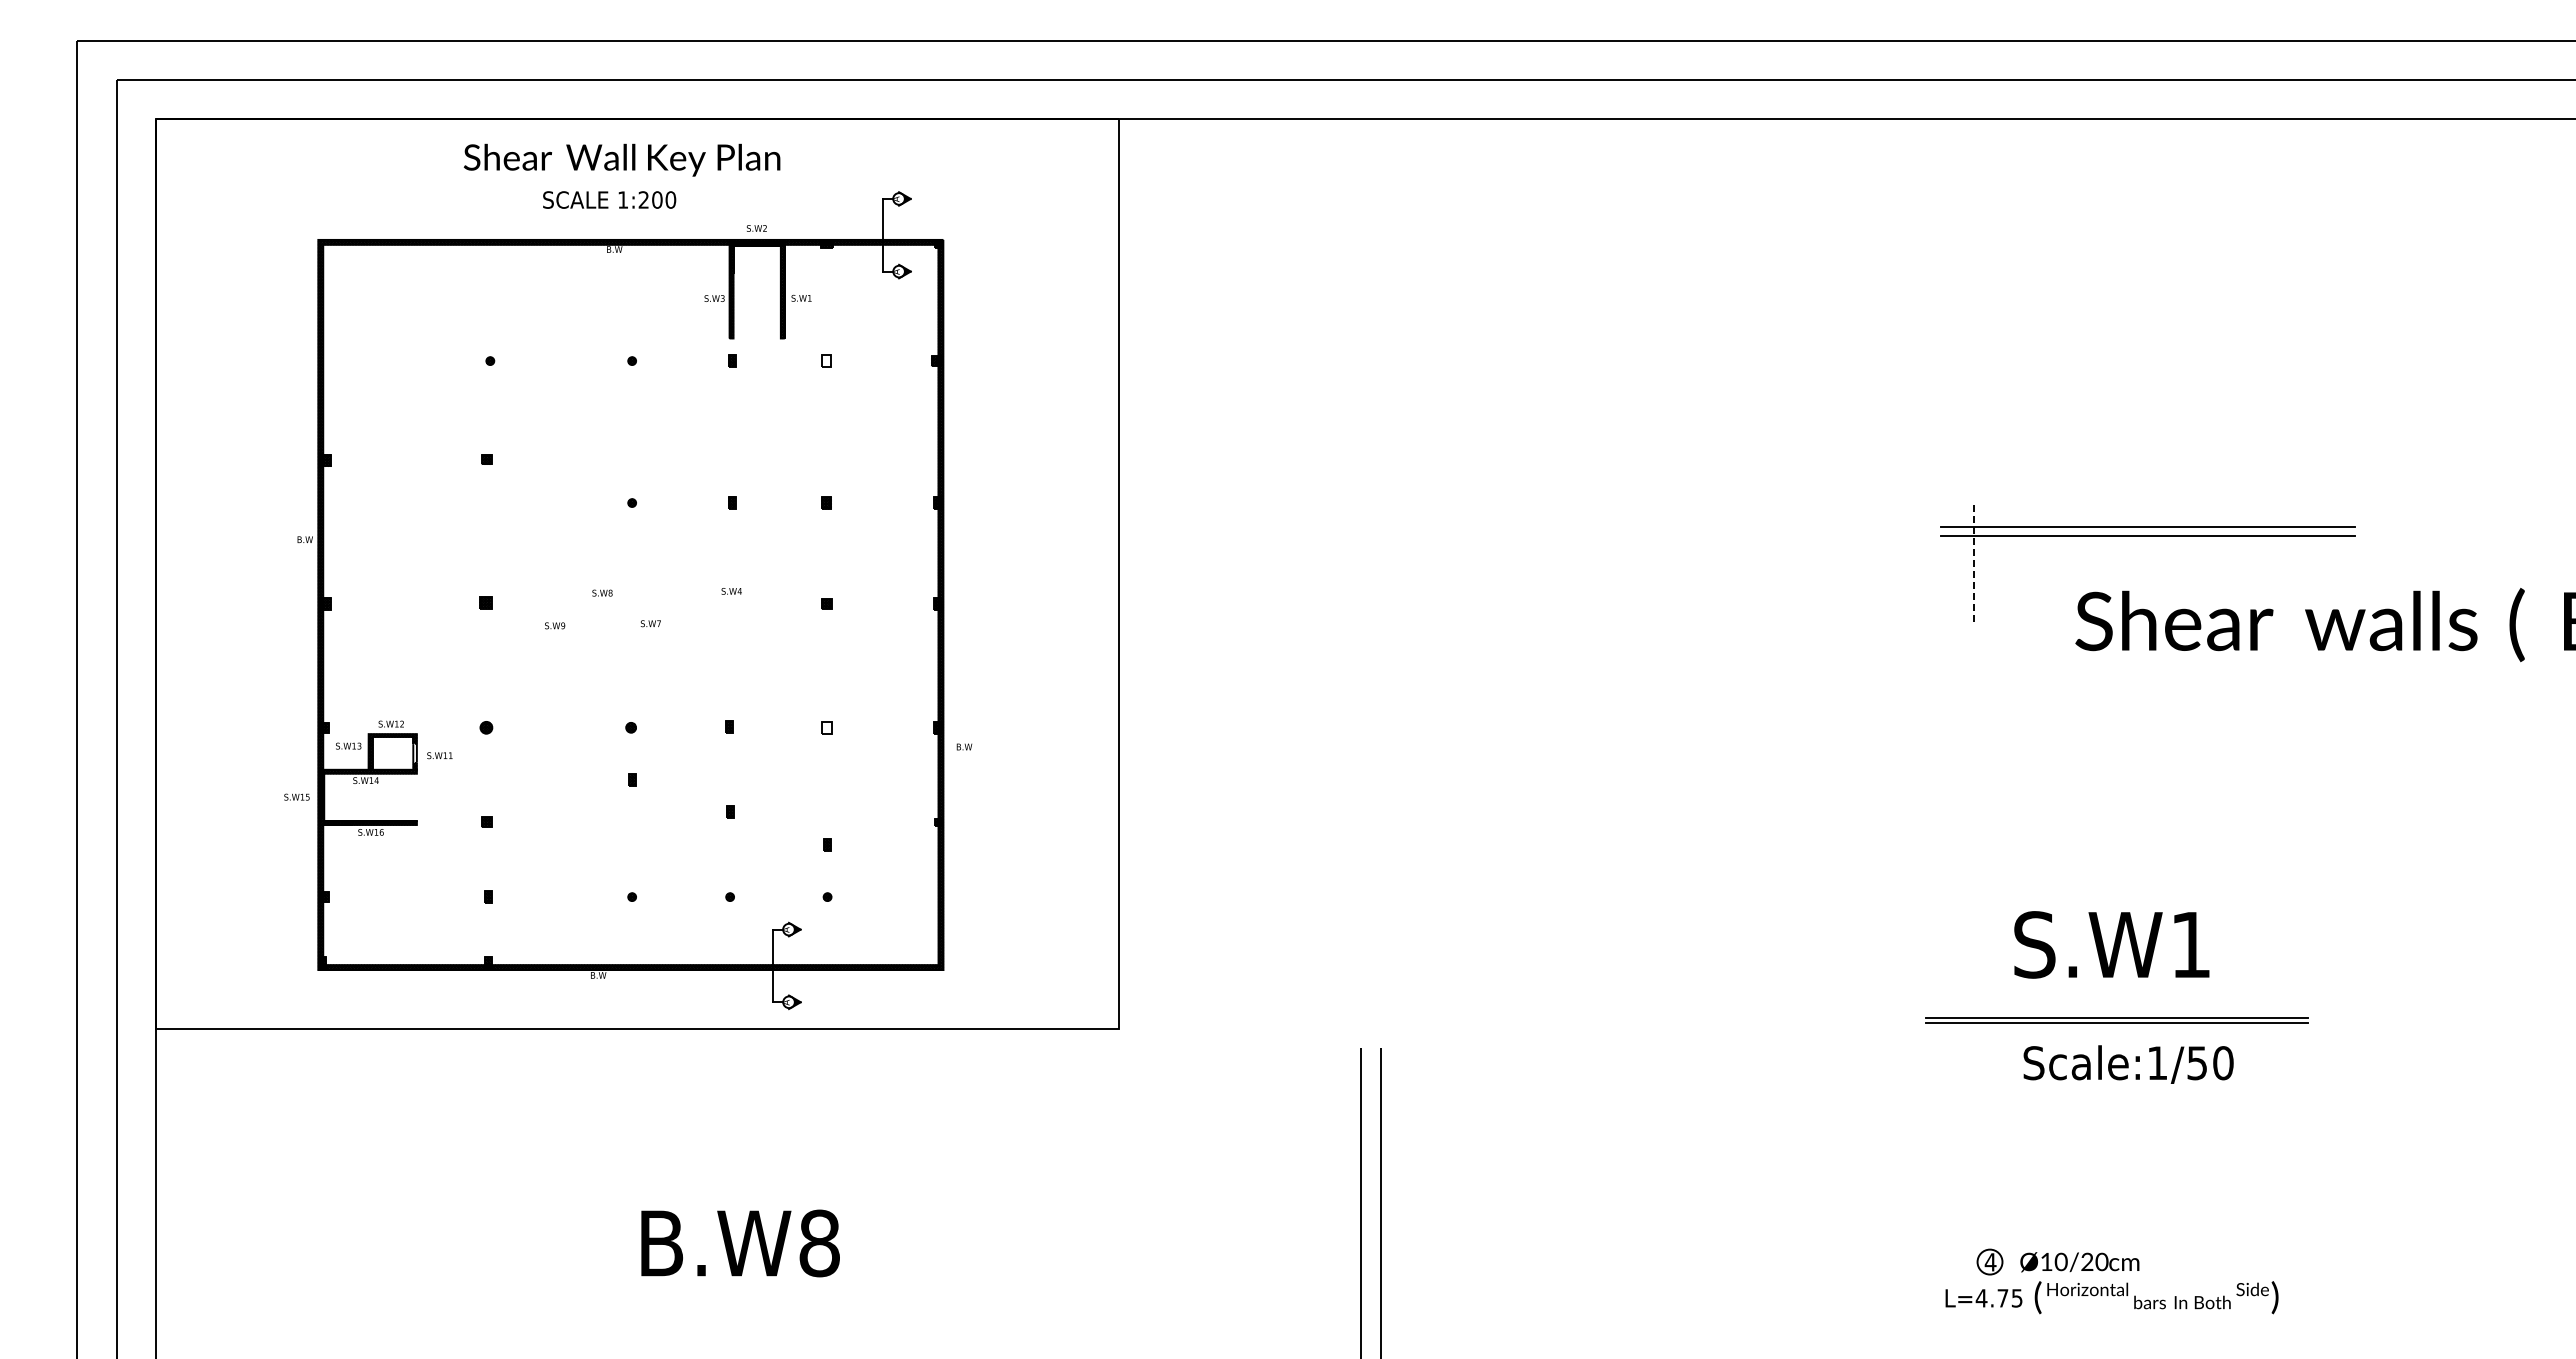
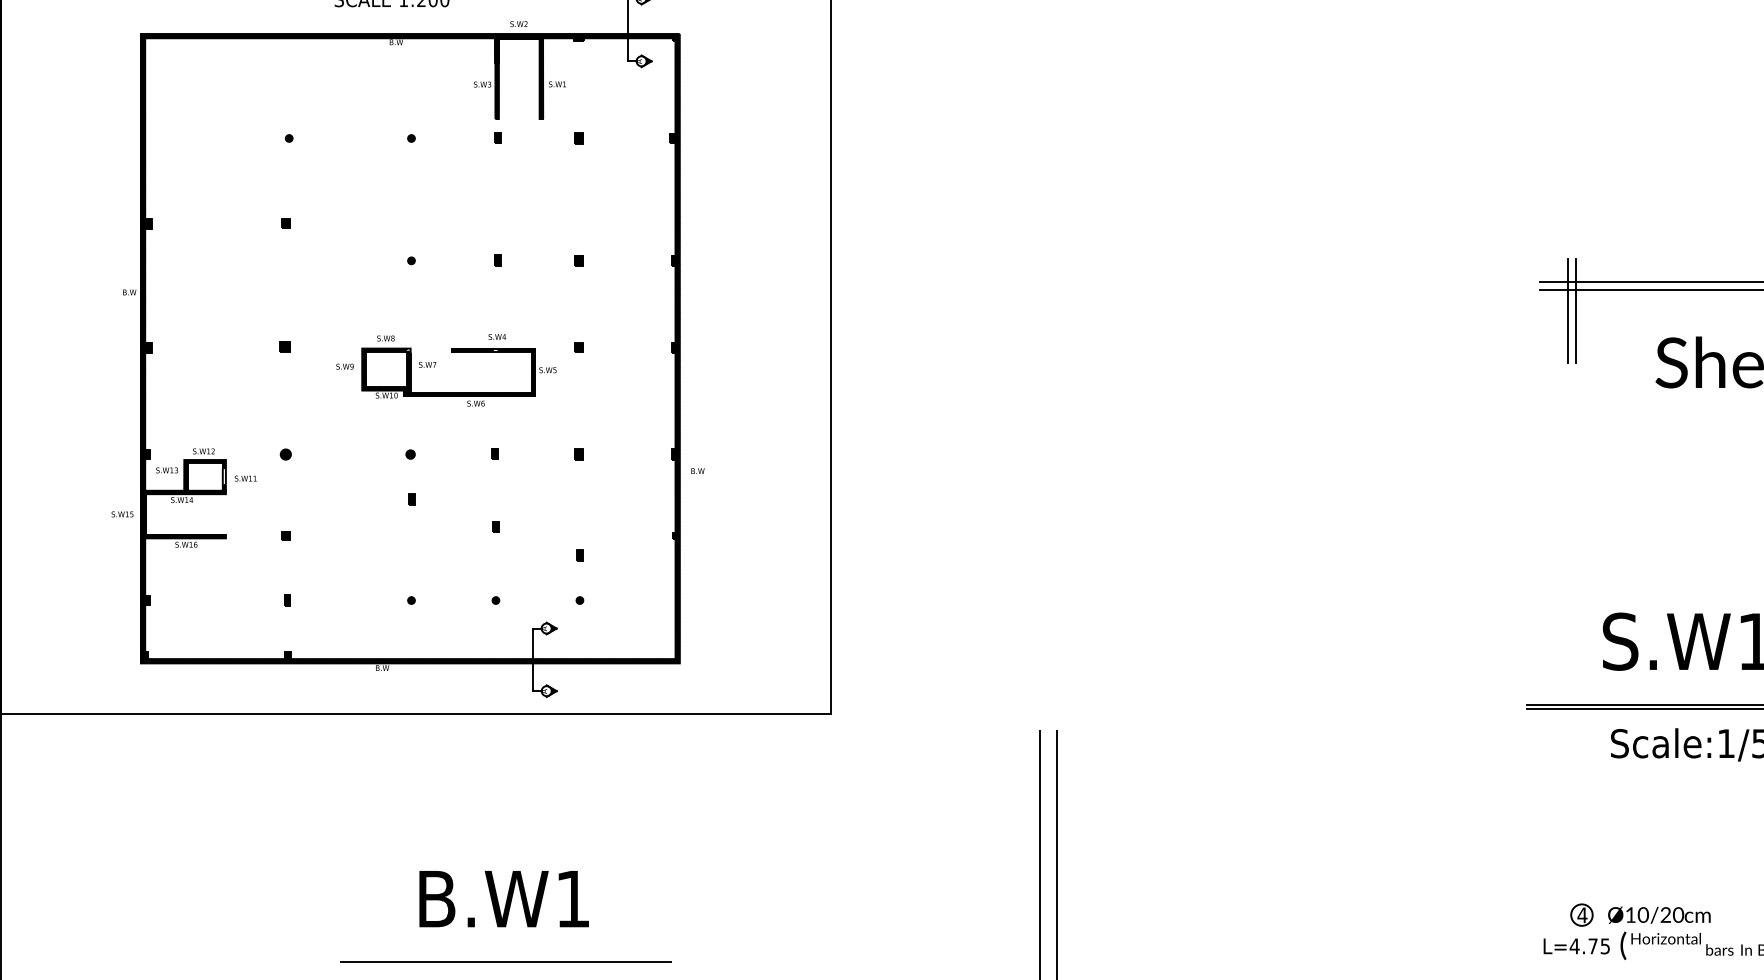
hatch: (826, 361) -> (578, 138), added
line: (1974, 561) -> (1568, 311), dashed -> solid
line: (1983, 561) -> (1576, 311), added
part: (687, 655) -> (459, 392), added
hatch: (826, 727) -> (578, 454), added
text: (819, 1243) -> (572, 899), B.W8 -> B.W1
line: (741, 1316) -> (505, 962), added

